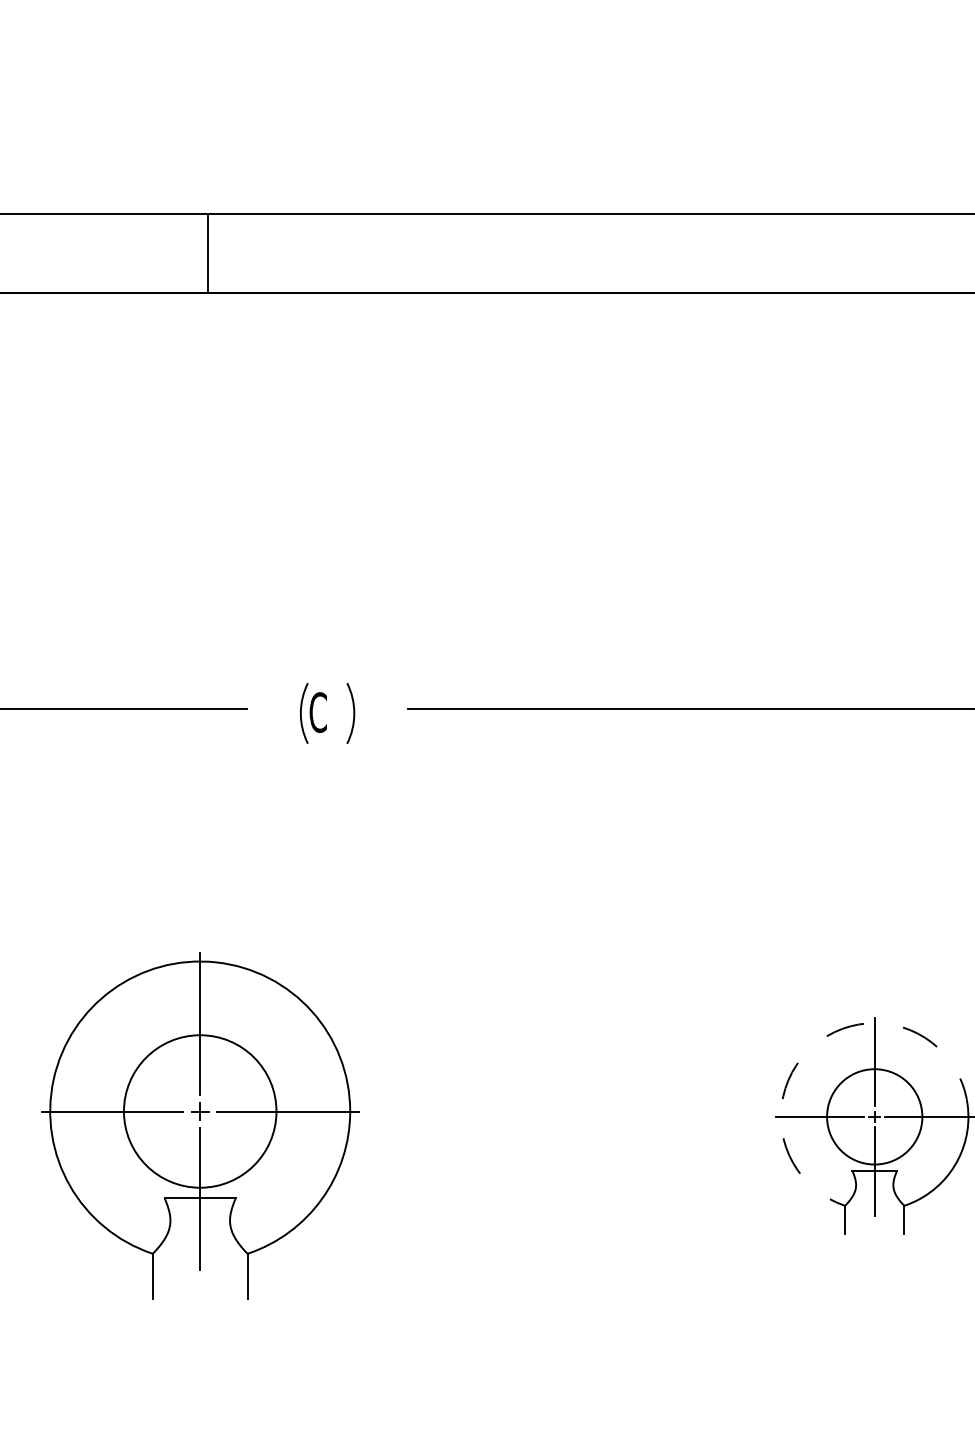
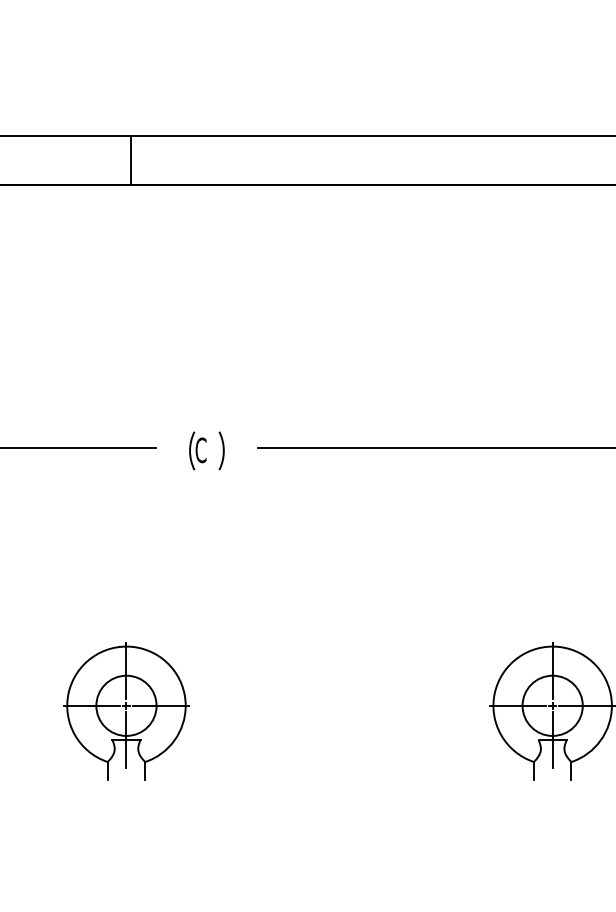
arc: (820, 1040) -> (518, 657), dashed -> solid
part: (200, 1125) -> (126, 711), size x0.62

